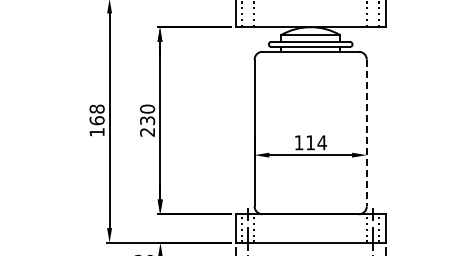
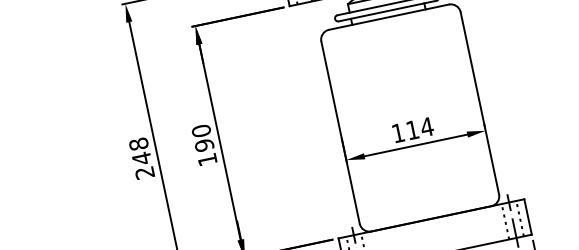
text: (96, 126) -> (142, 165), 168 -> 248
text: (147, 126) -> (205, 152), 230 -> 190
line: (366, 133) -> (479, 103), dashed -> solid

